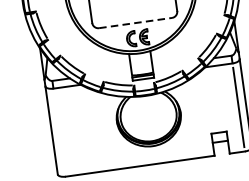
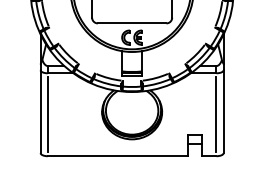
line: (135, 23) -> (132, 23), dashed -> solid
line: (59, 132) -> (47, 114), added

